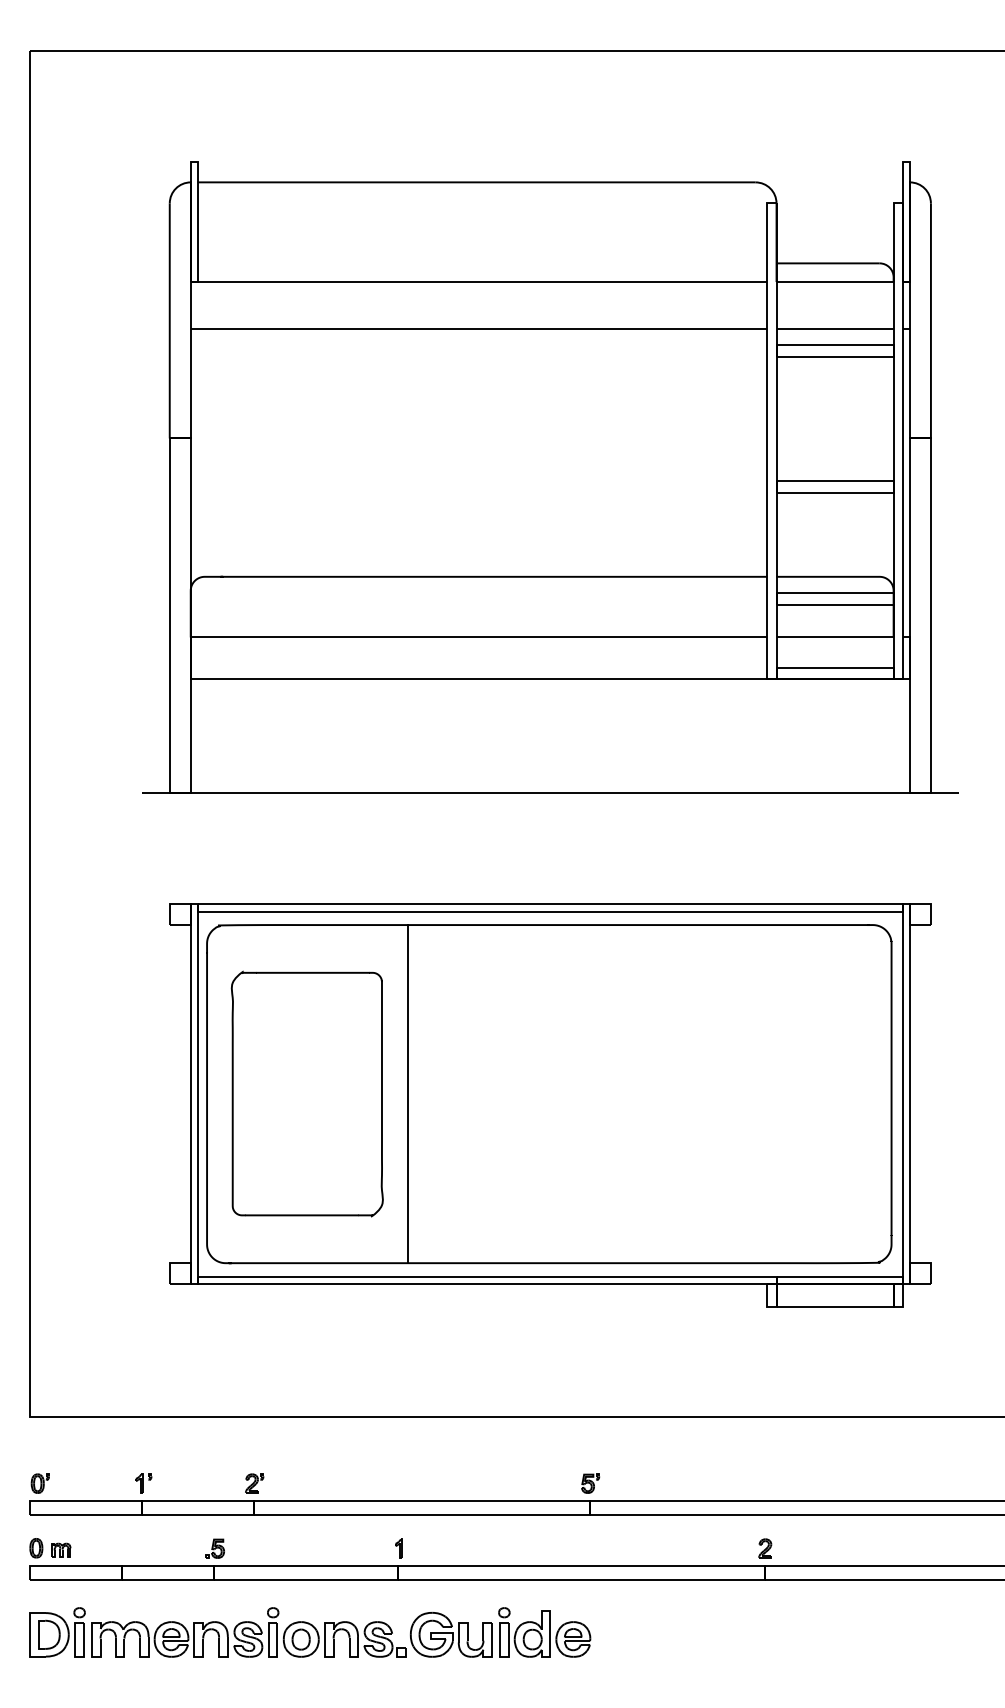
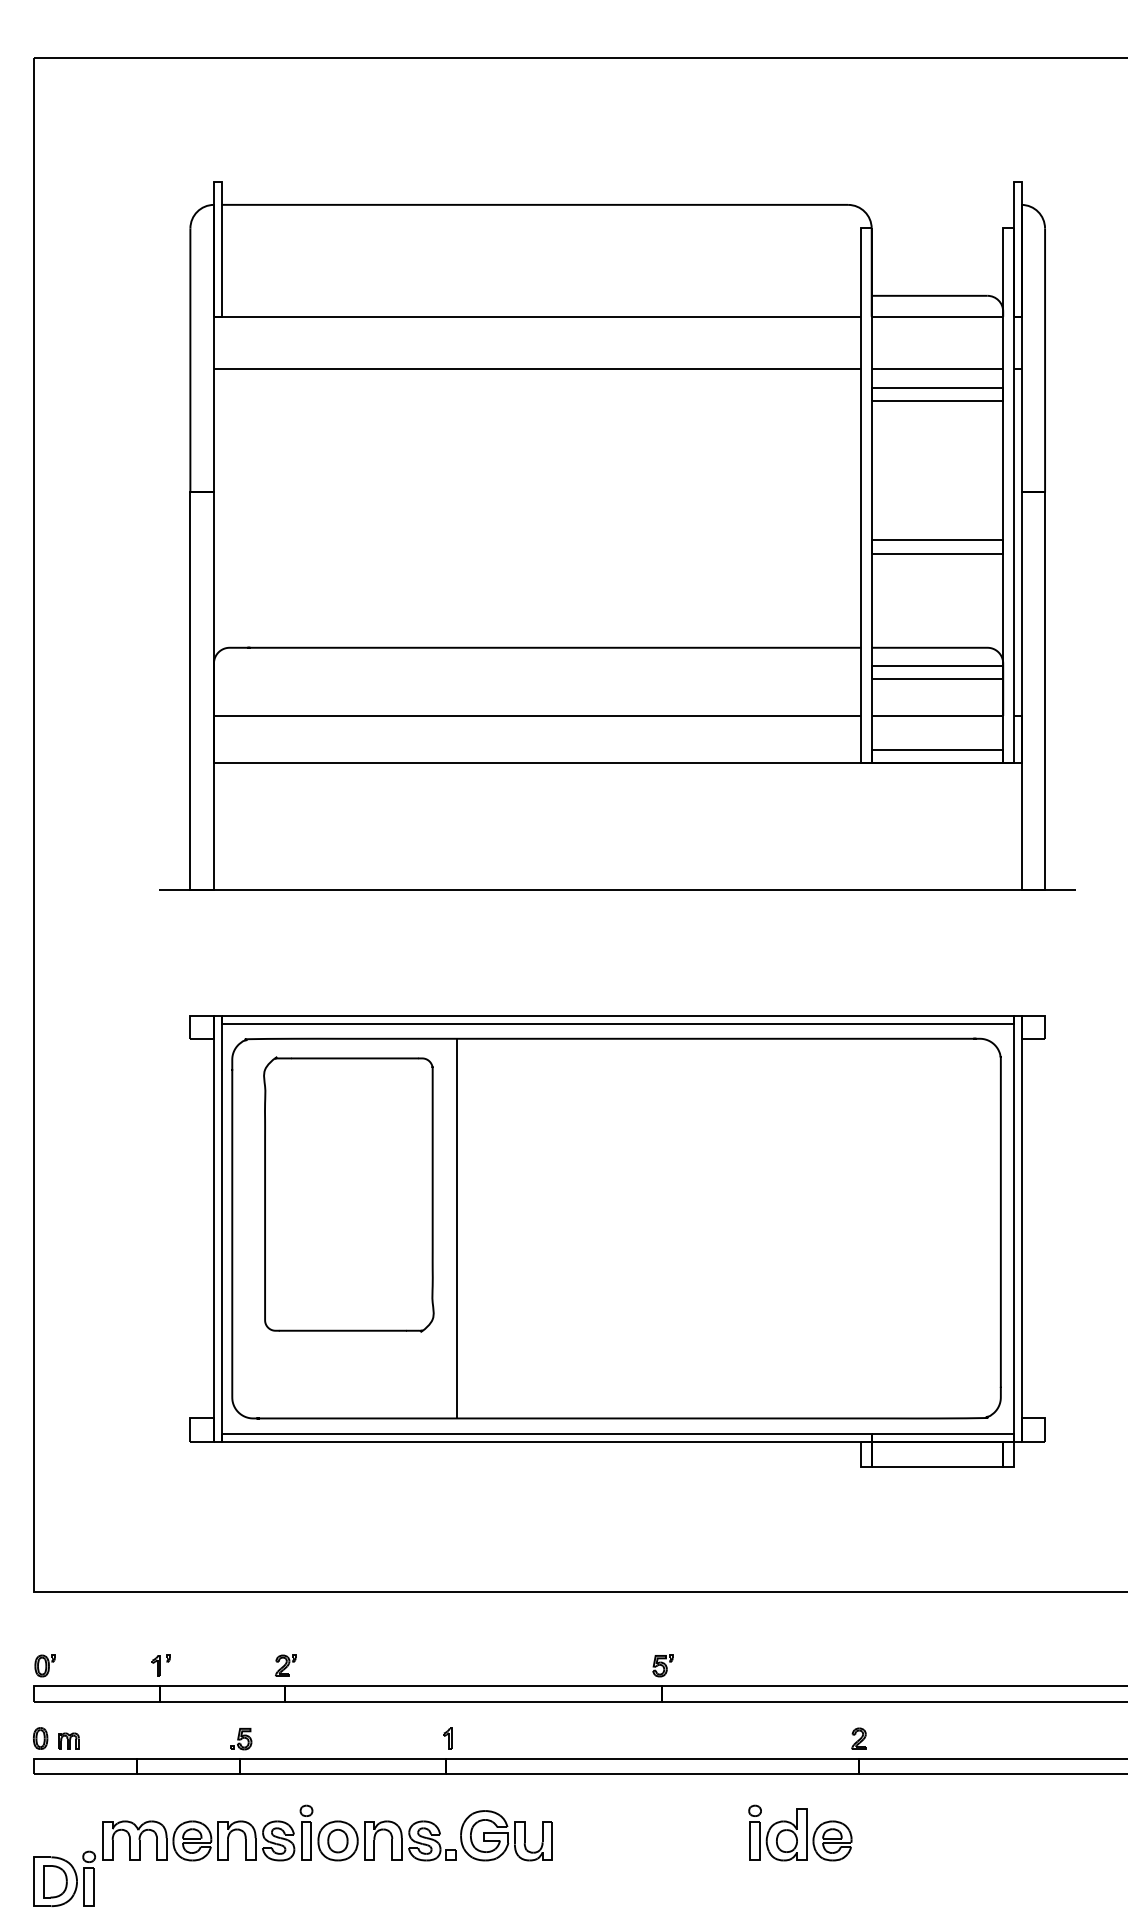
part: (307, 1094) -> (348, 1194), moved
part: (57, 1631) -> (64, 1878), moved
part: (544, 1631) -> (800, 1832), moved

